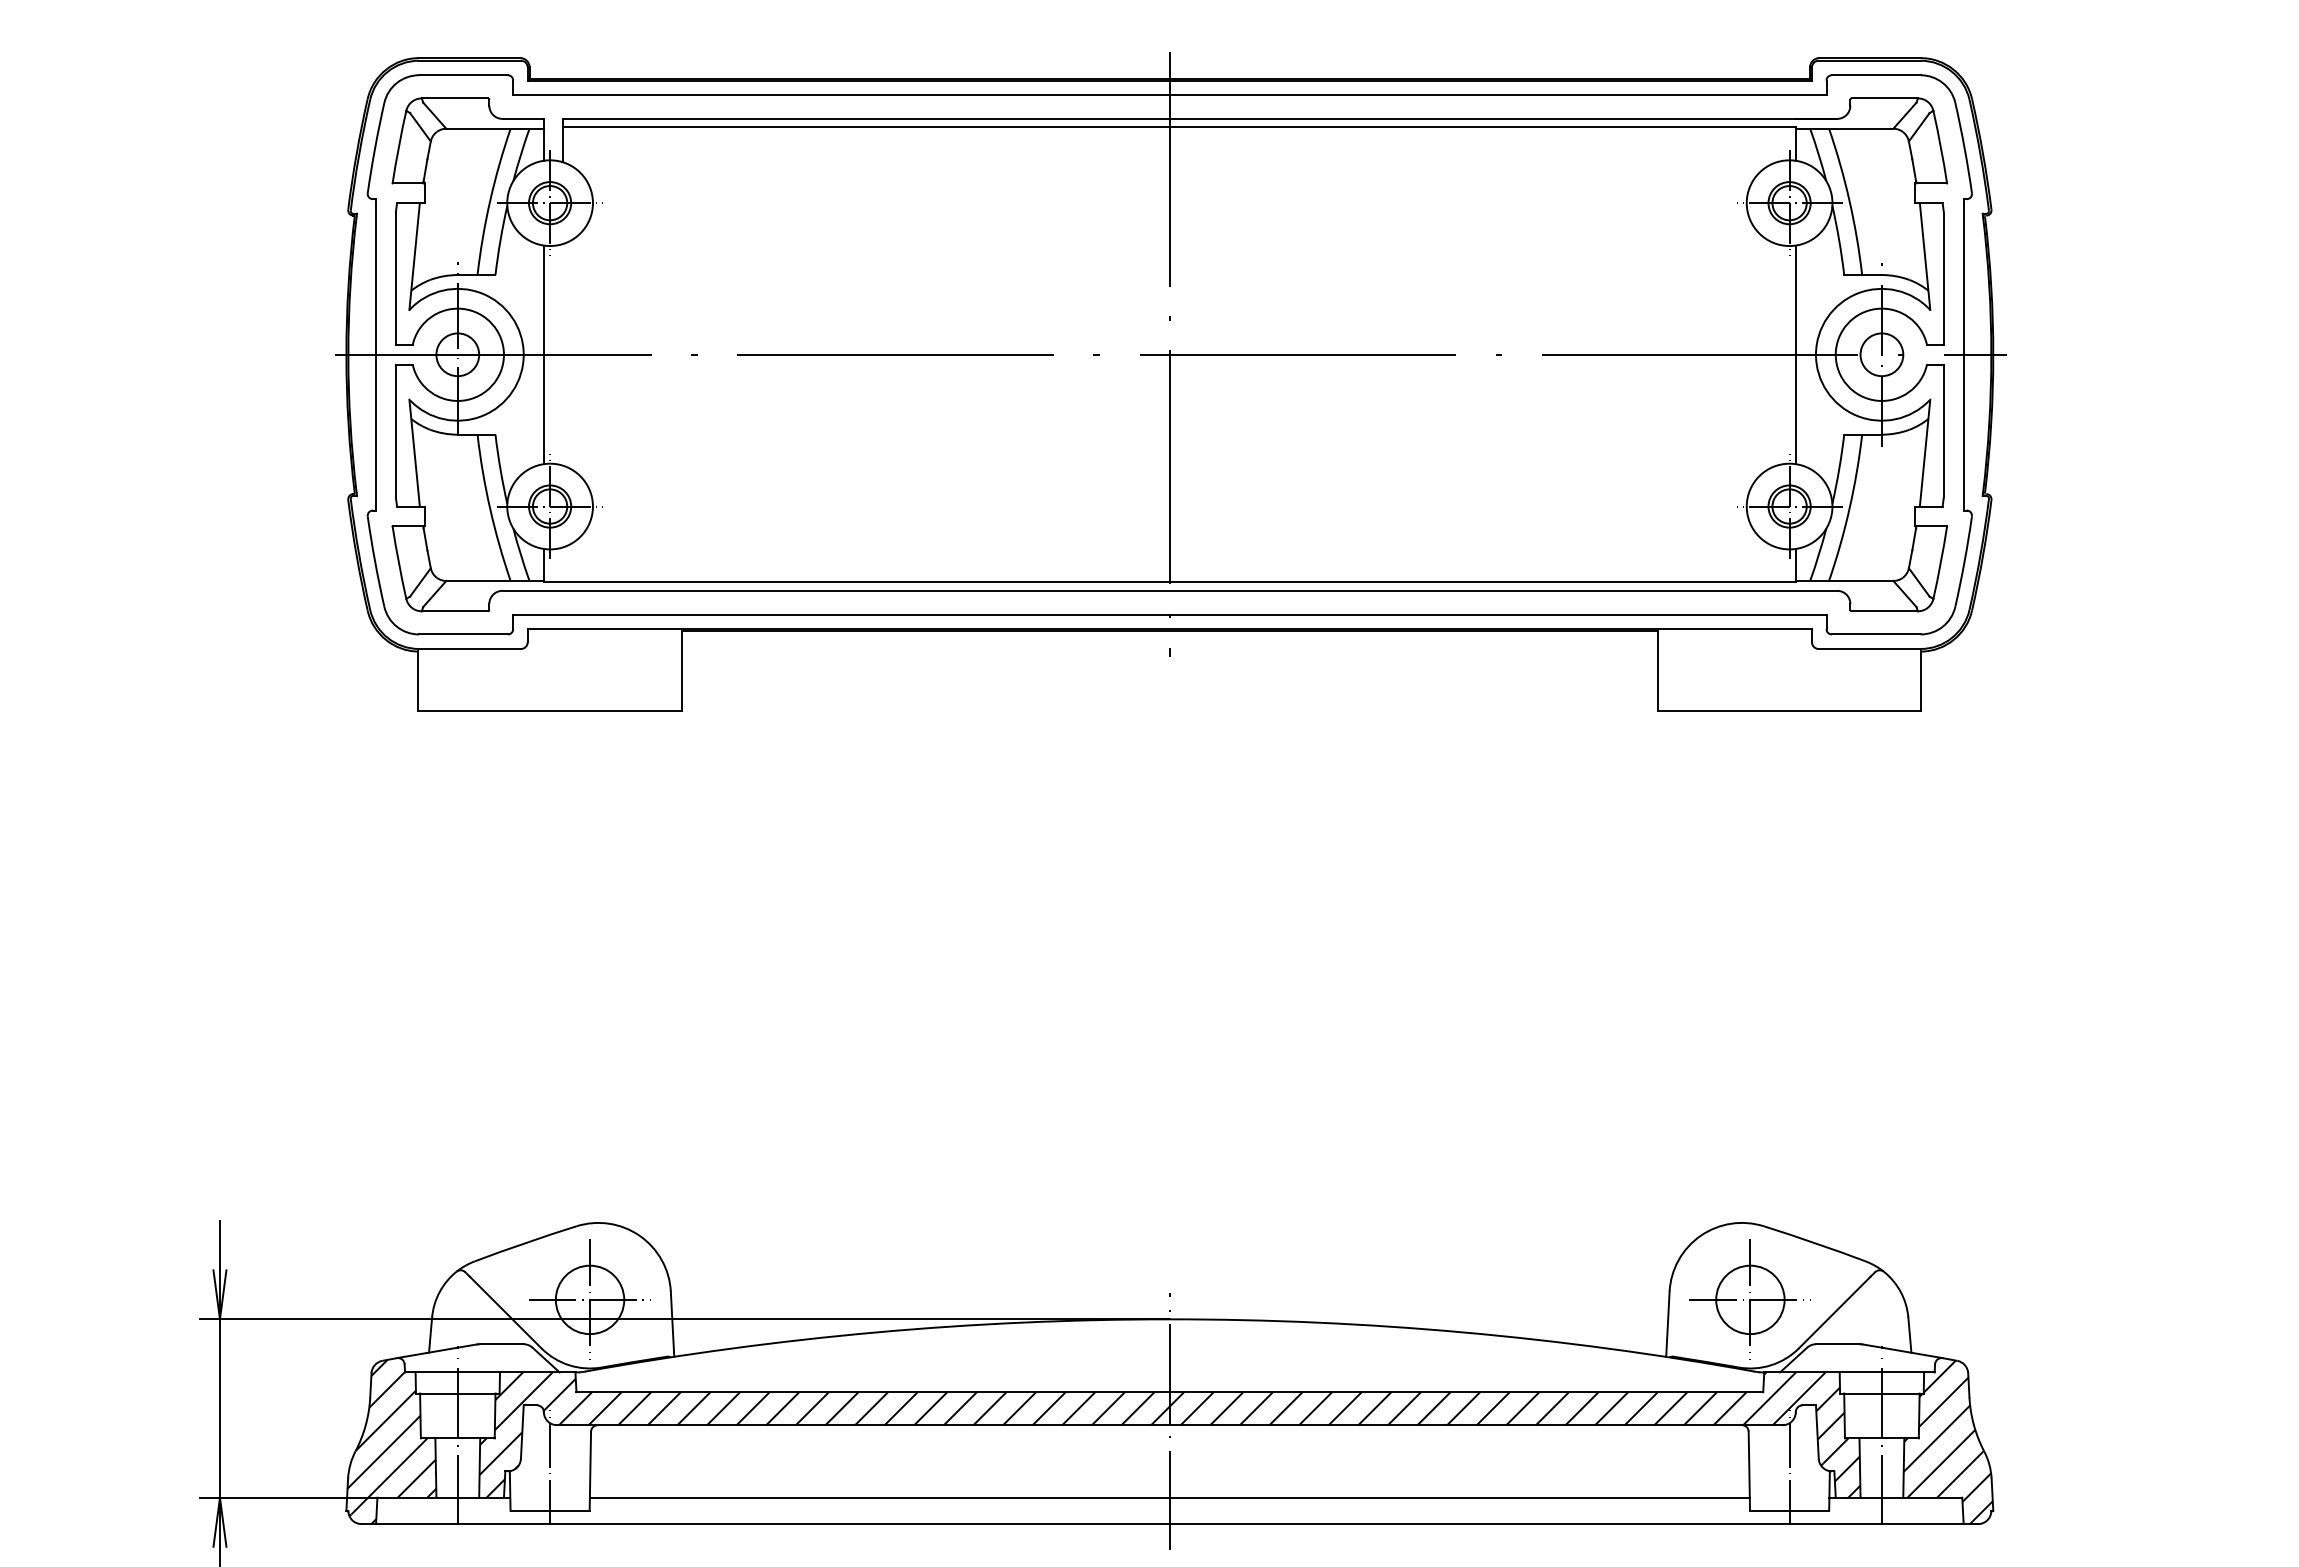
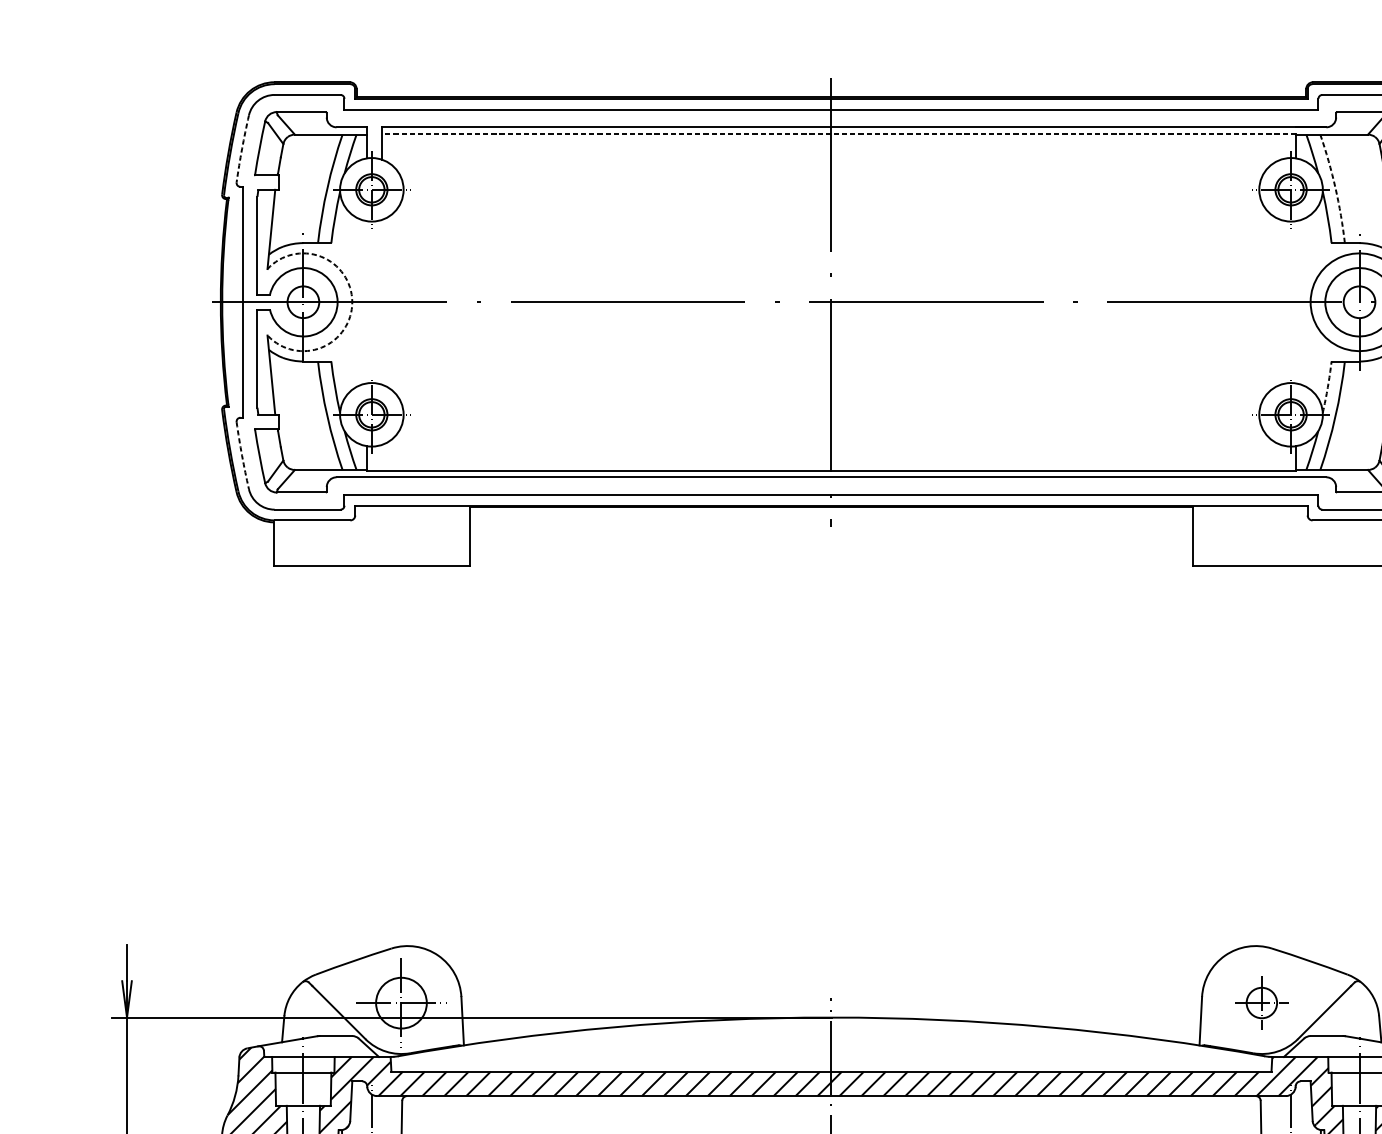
line: (1179, 127) -> (838, 133), solid -> dashed
arc: (375, 147) -> (242, 148), solid -> dashed
arc: (1849, 200) -> (1335, 187), solid -> dashed
arc: (523, 354) -> (352, 302), solid -> dashed
line: (543, 354) -> (366, 302), removed
line: (1796, 354) -> (1296, 302), removed
arc: (1839, 469) -> (1328, 387), solid -> dashed
arc: (375, 561) -> (242, 455), solid -> dashed
part: (1749, 1299) -> (1261, 1002), size x0.6

